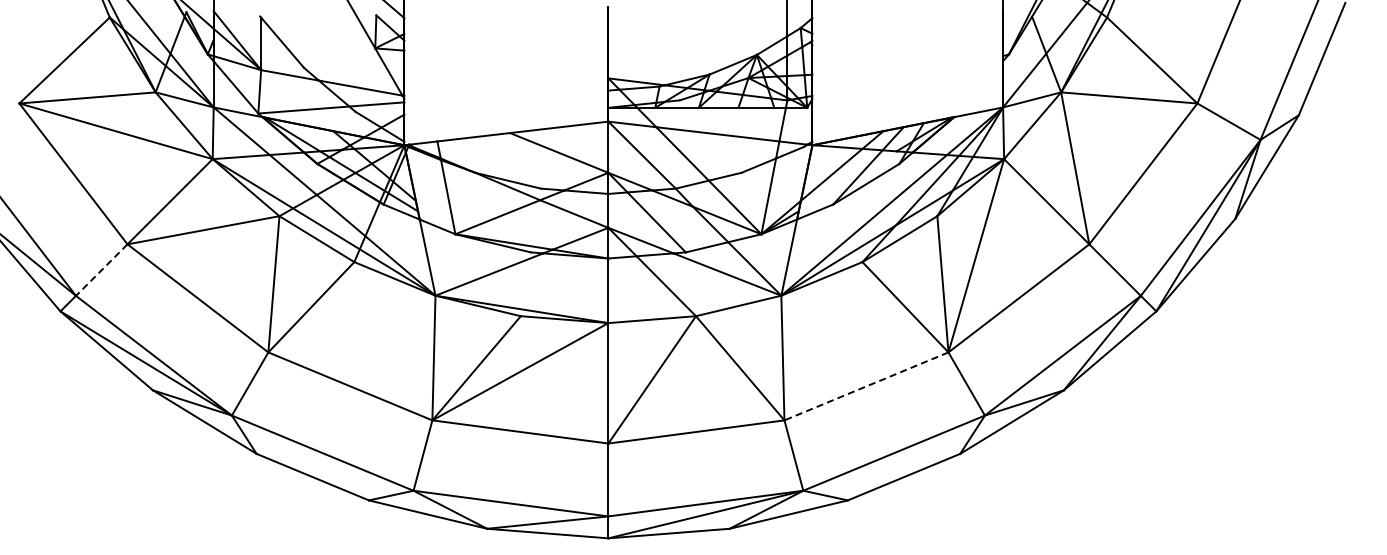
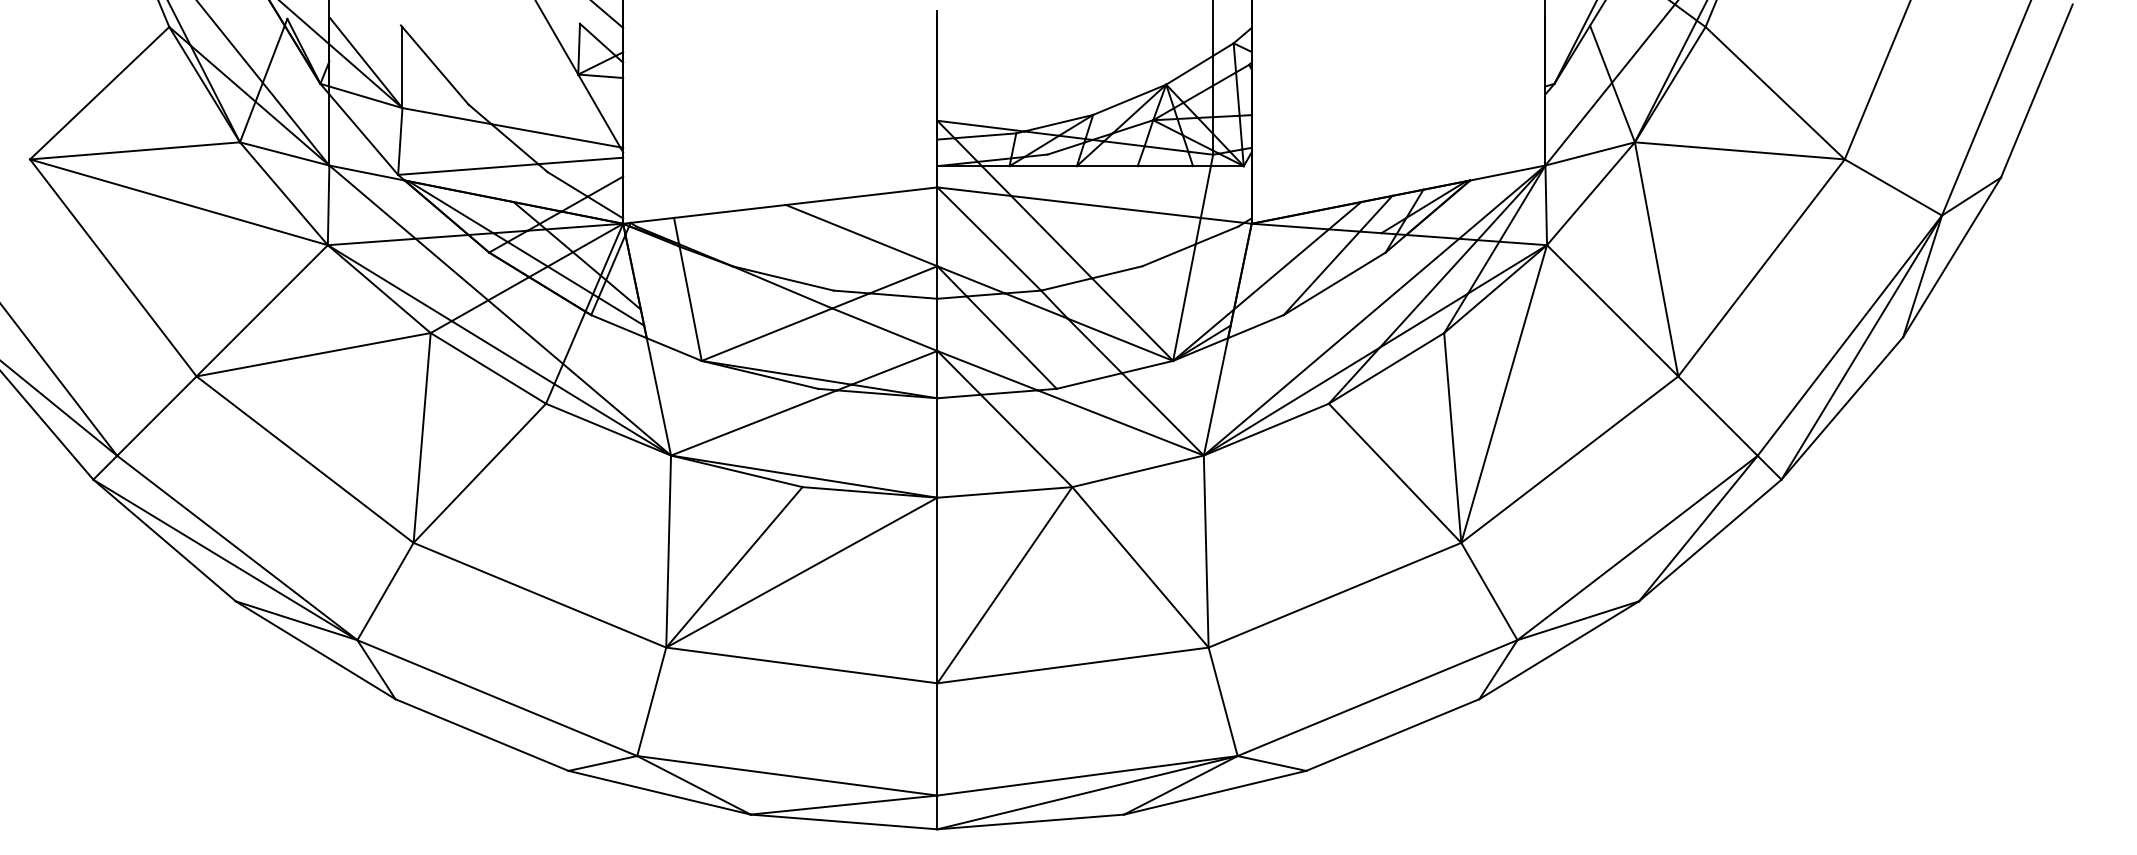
line: (101, 270) -> (156, 416), dashed -> solid
line: (866, 386) -> (1335, 595), dashed -> solid

